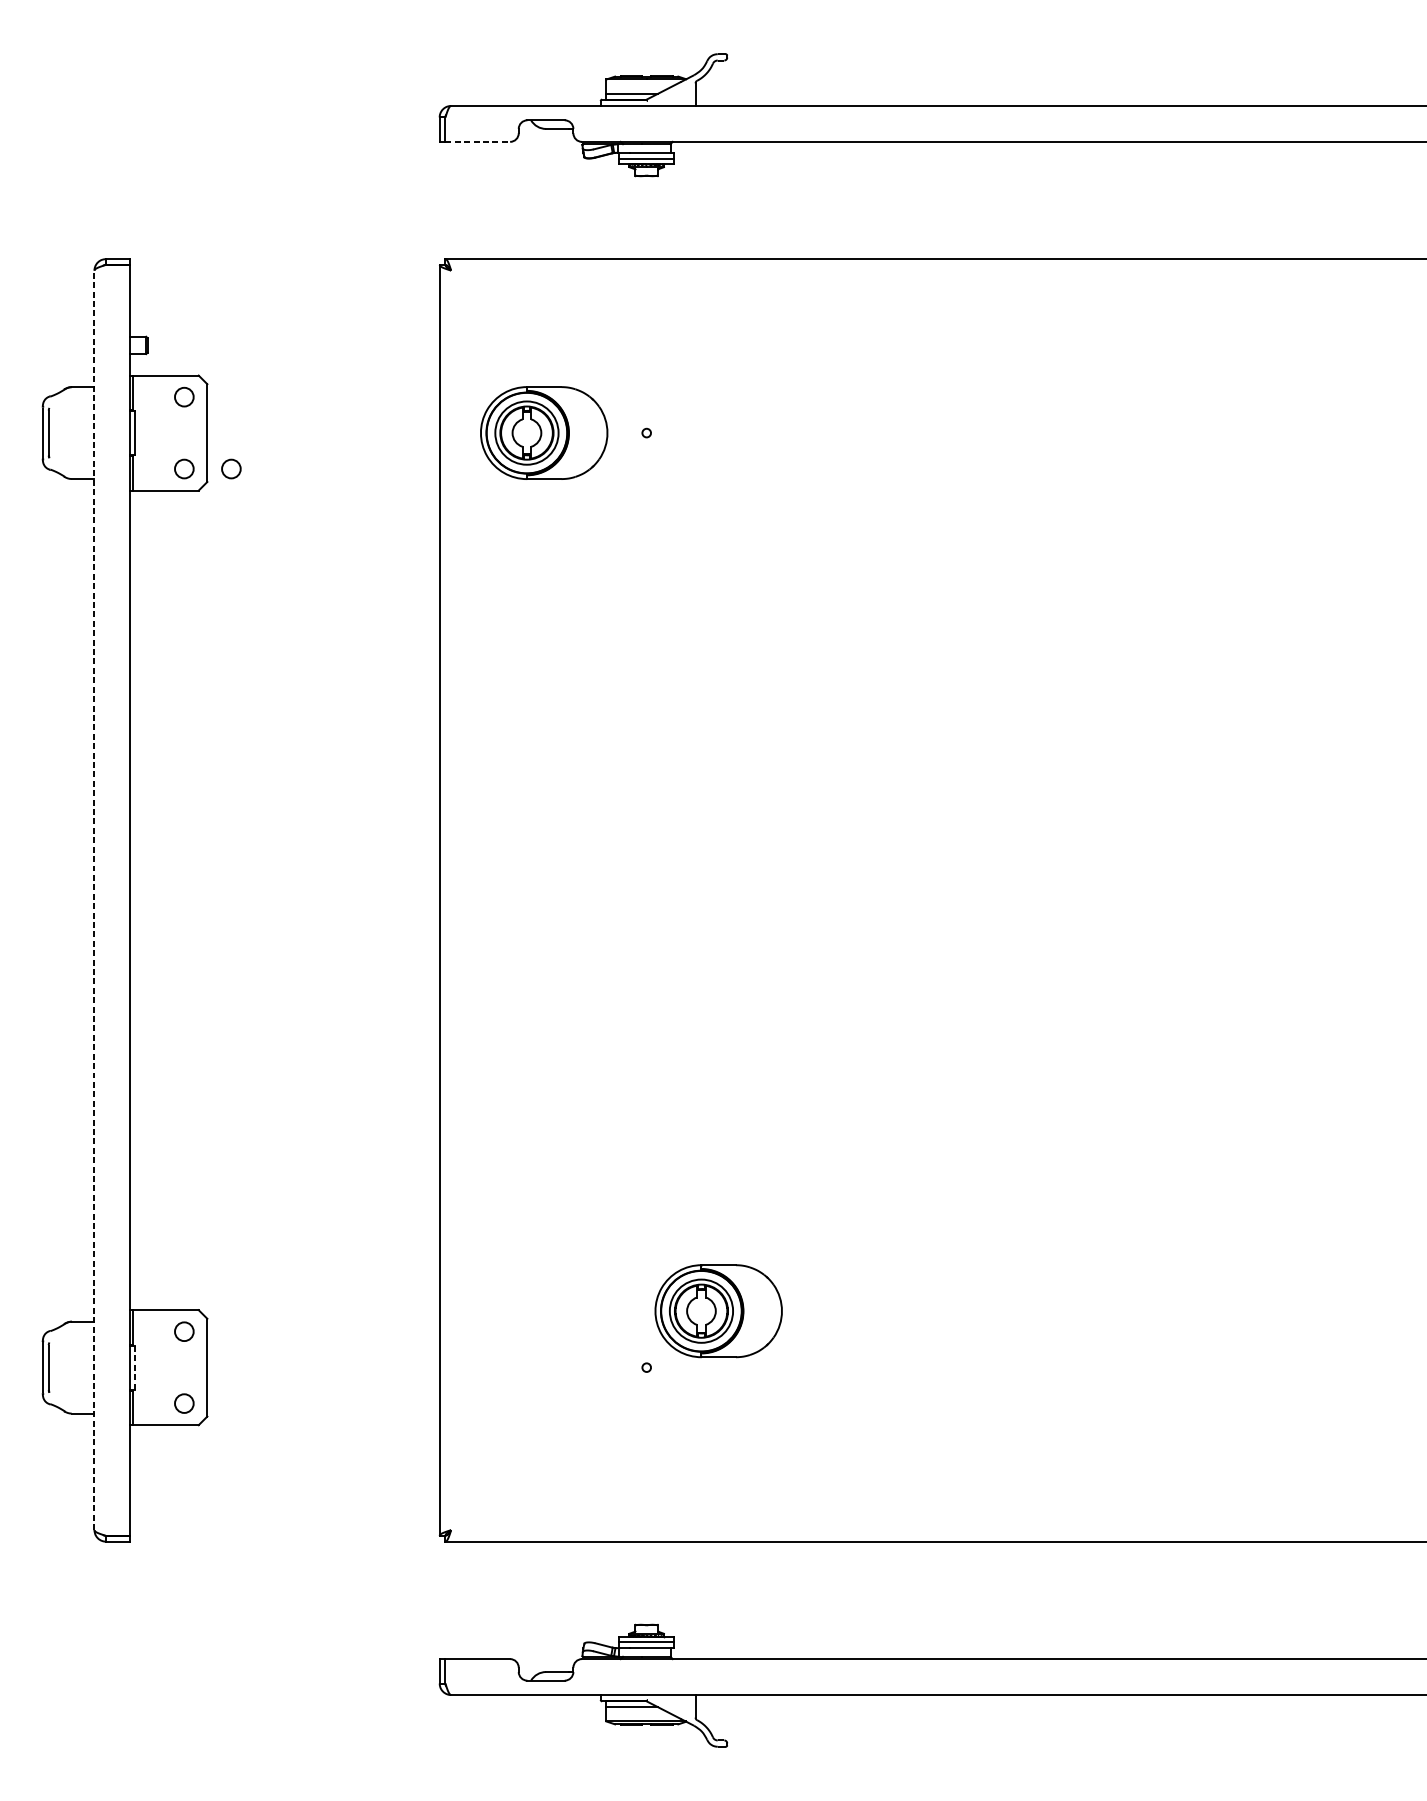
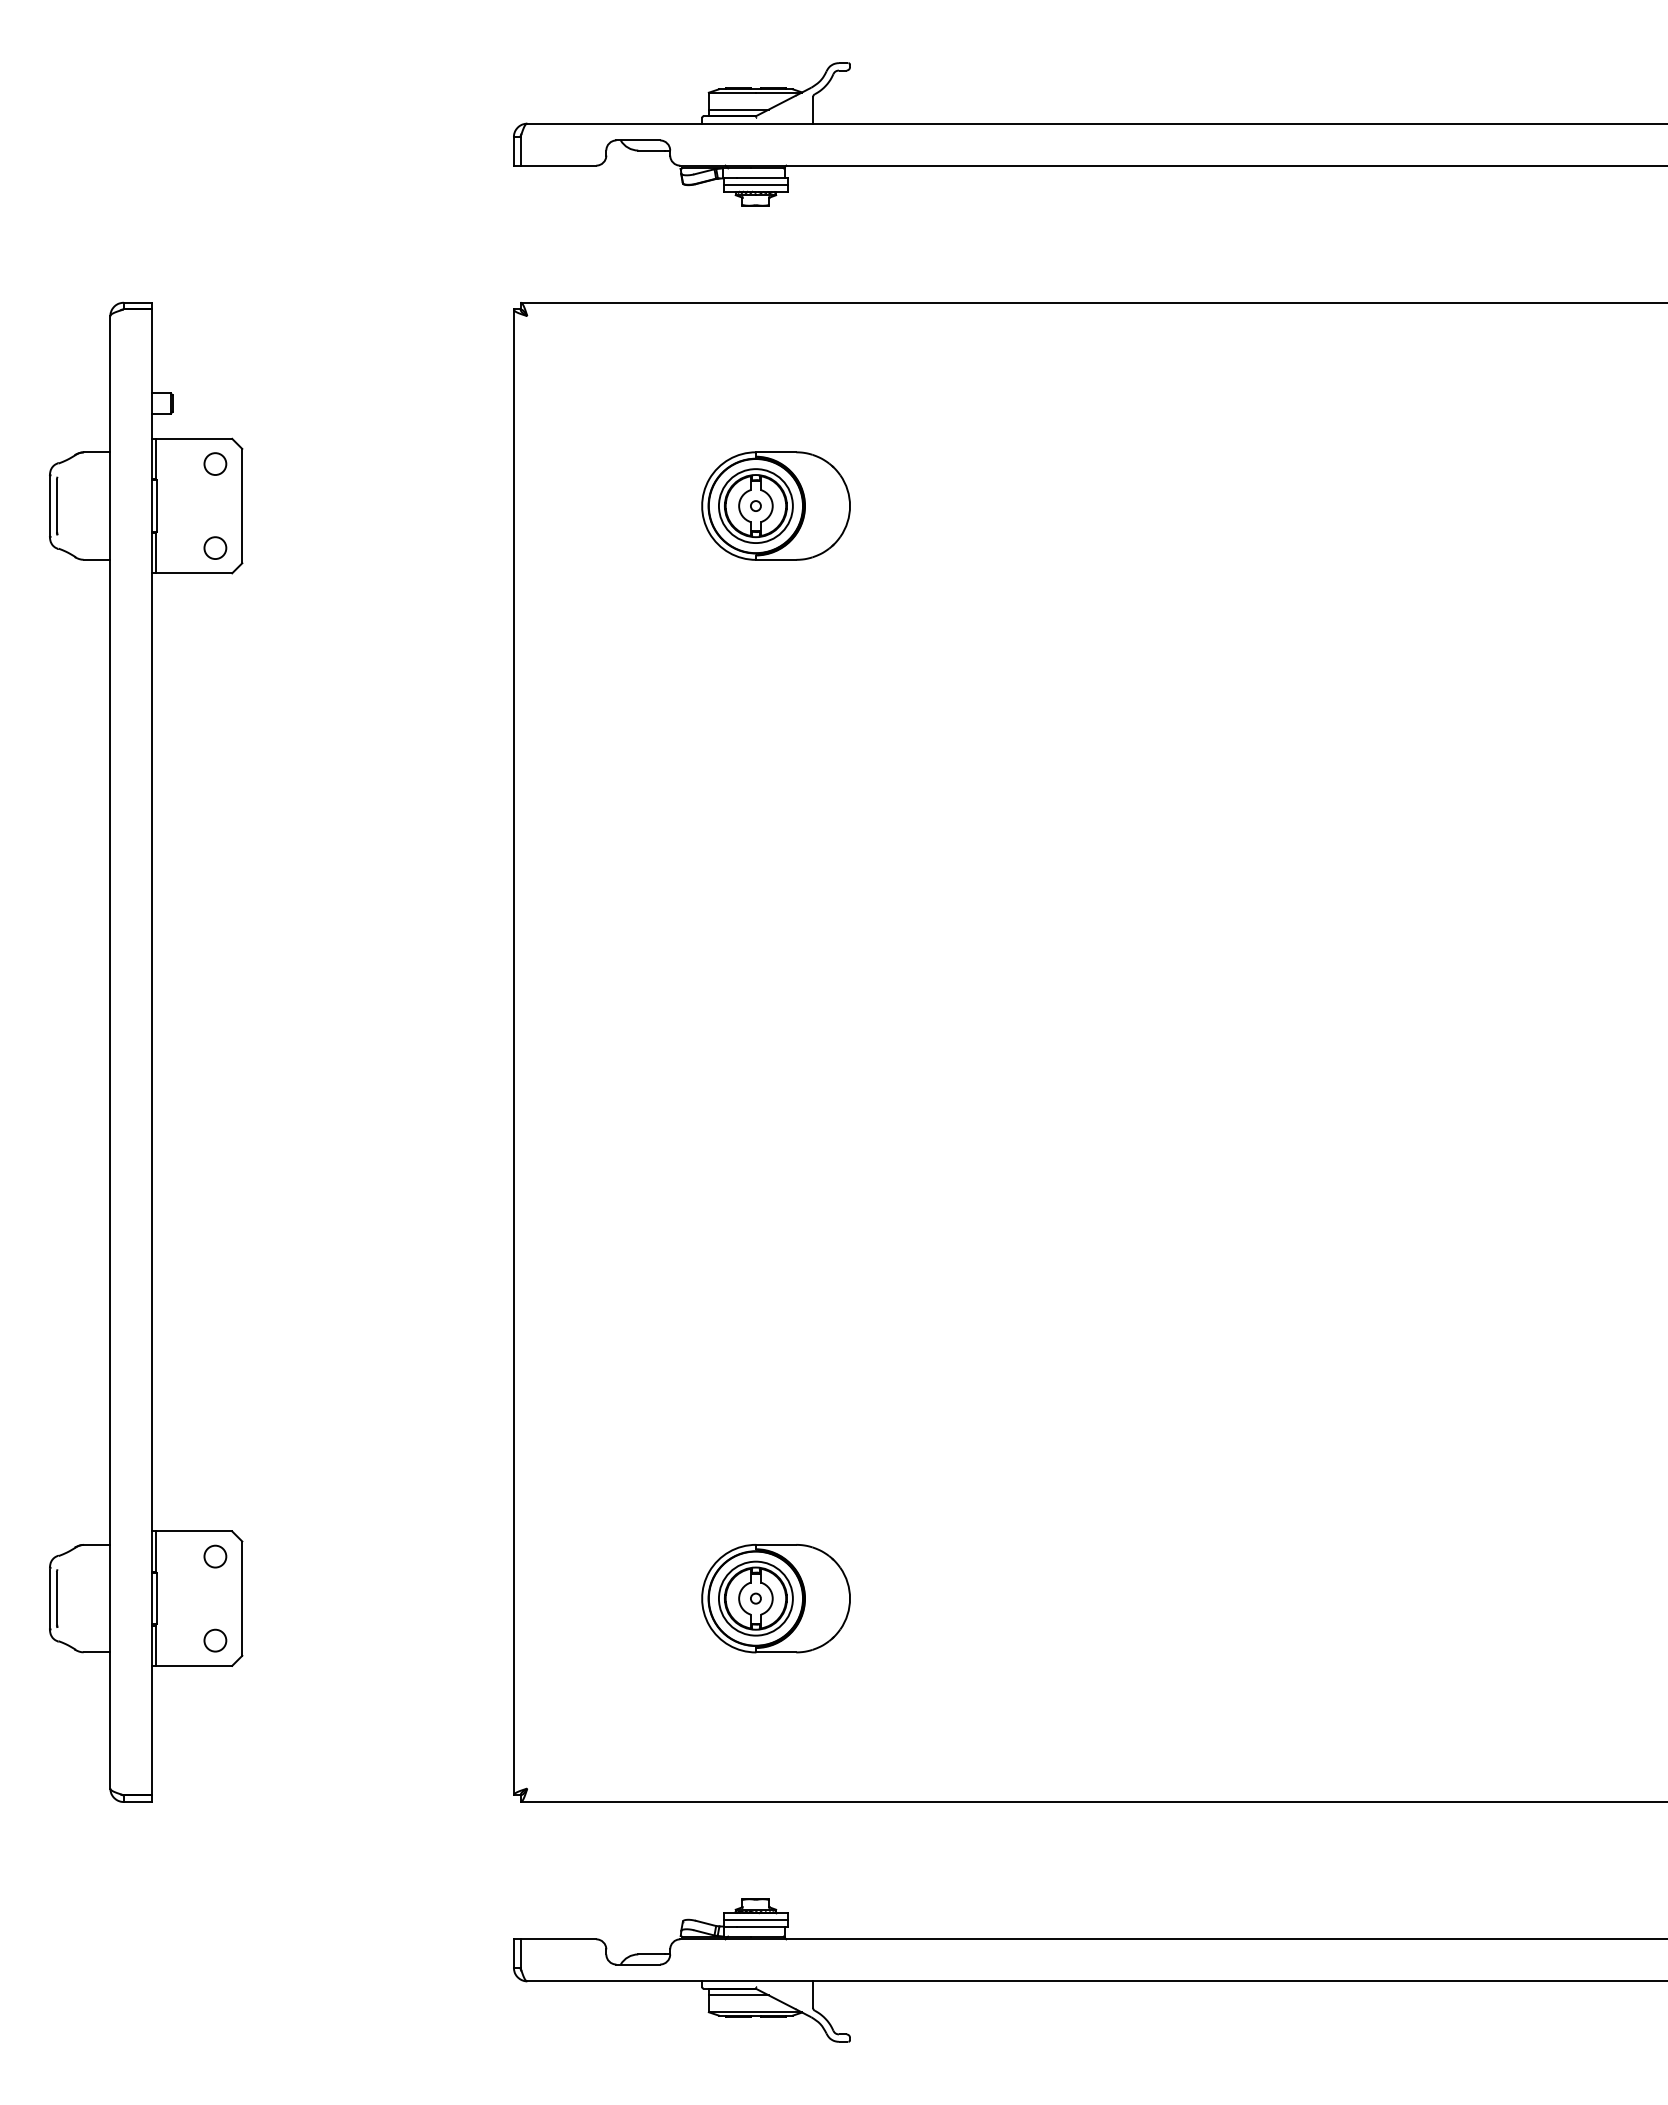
line: (477, 141) -> (558, 165), dashed -> solid
part: (543, 432) -> (775, 505), moved
circle: (231, 468) -> (270, 547), removed
line: (94, 899) -> (110, 1051), dashed -> solid
part: (718, 1311) -> (775, 1598), moved
line: (134, 1367) -> (157, 1598), dashed -> solid

